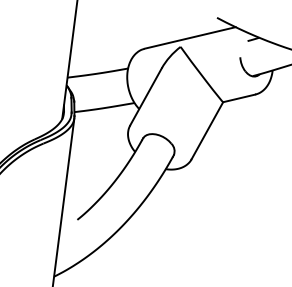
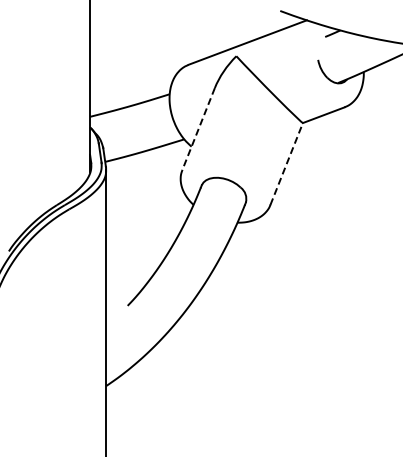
line: (145, 97) -> (198, 129), solid -> dashed
line: (207, 130) -> (286, 163), solid -> dashed

